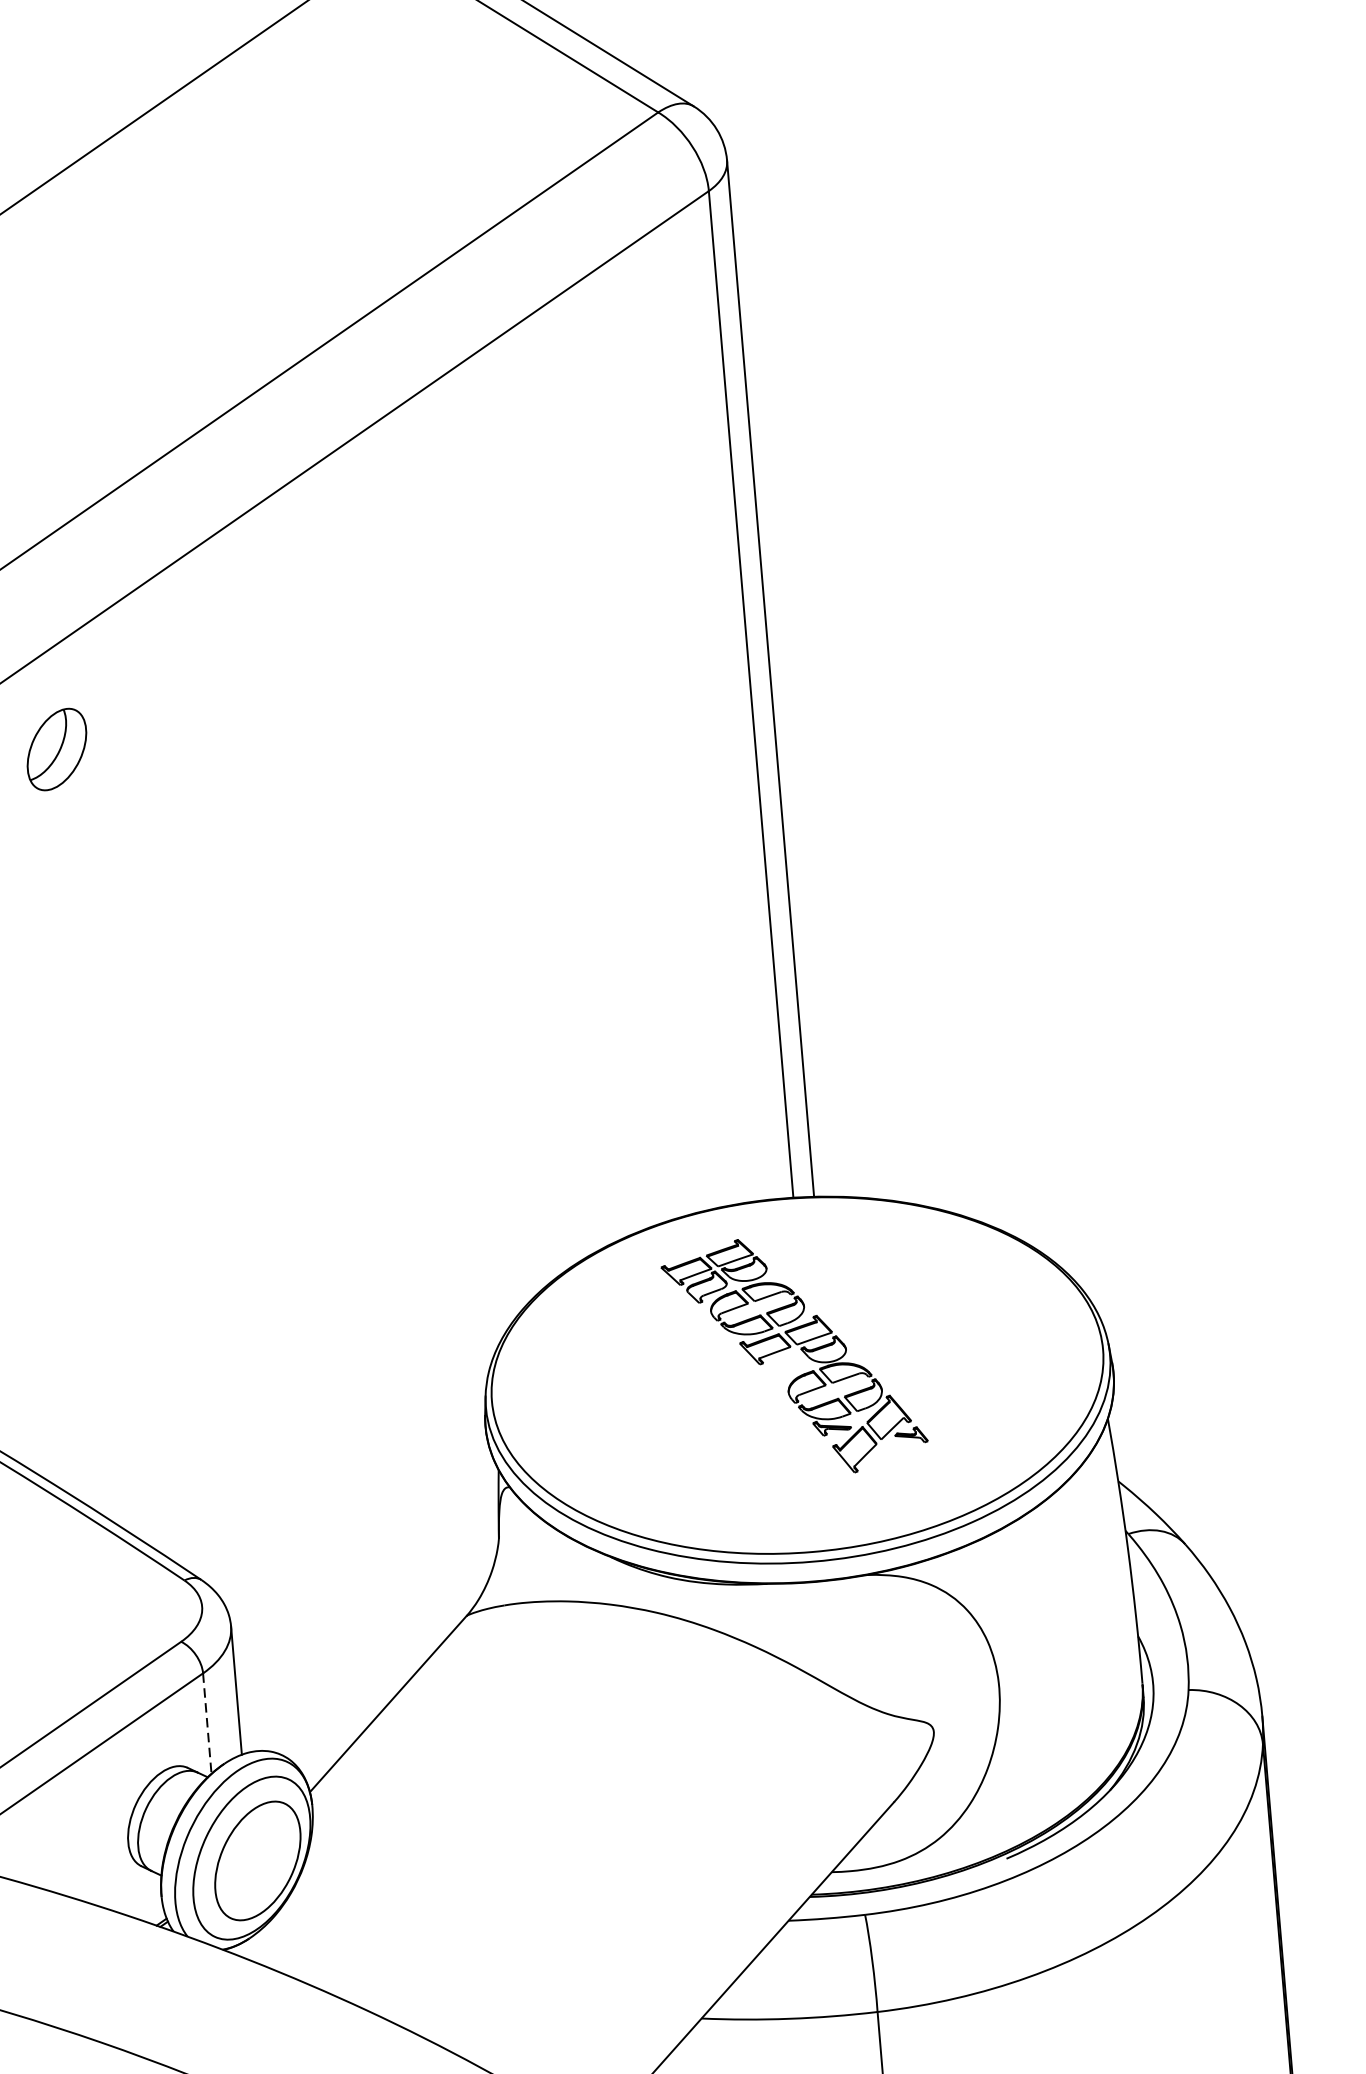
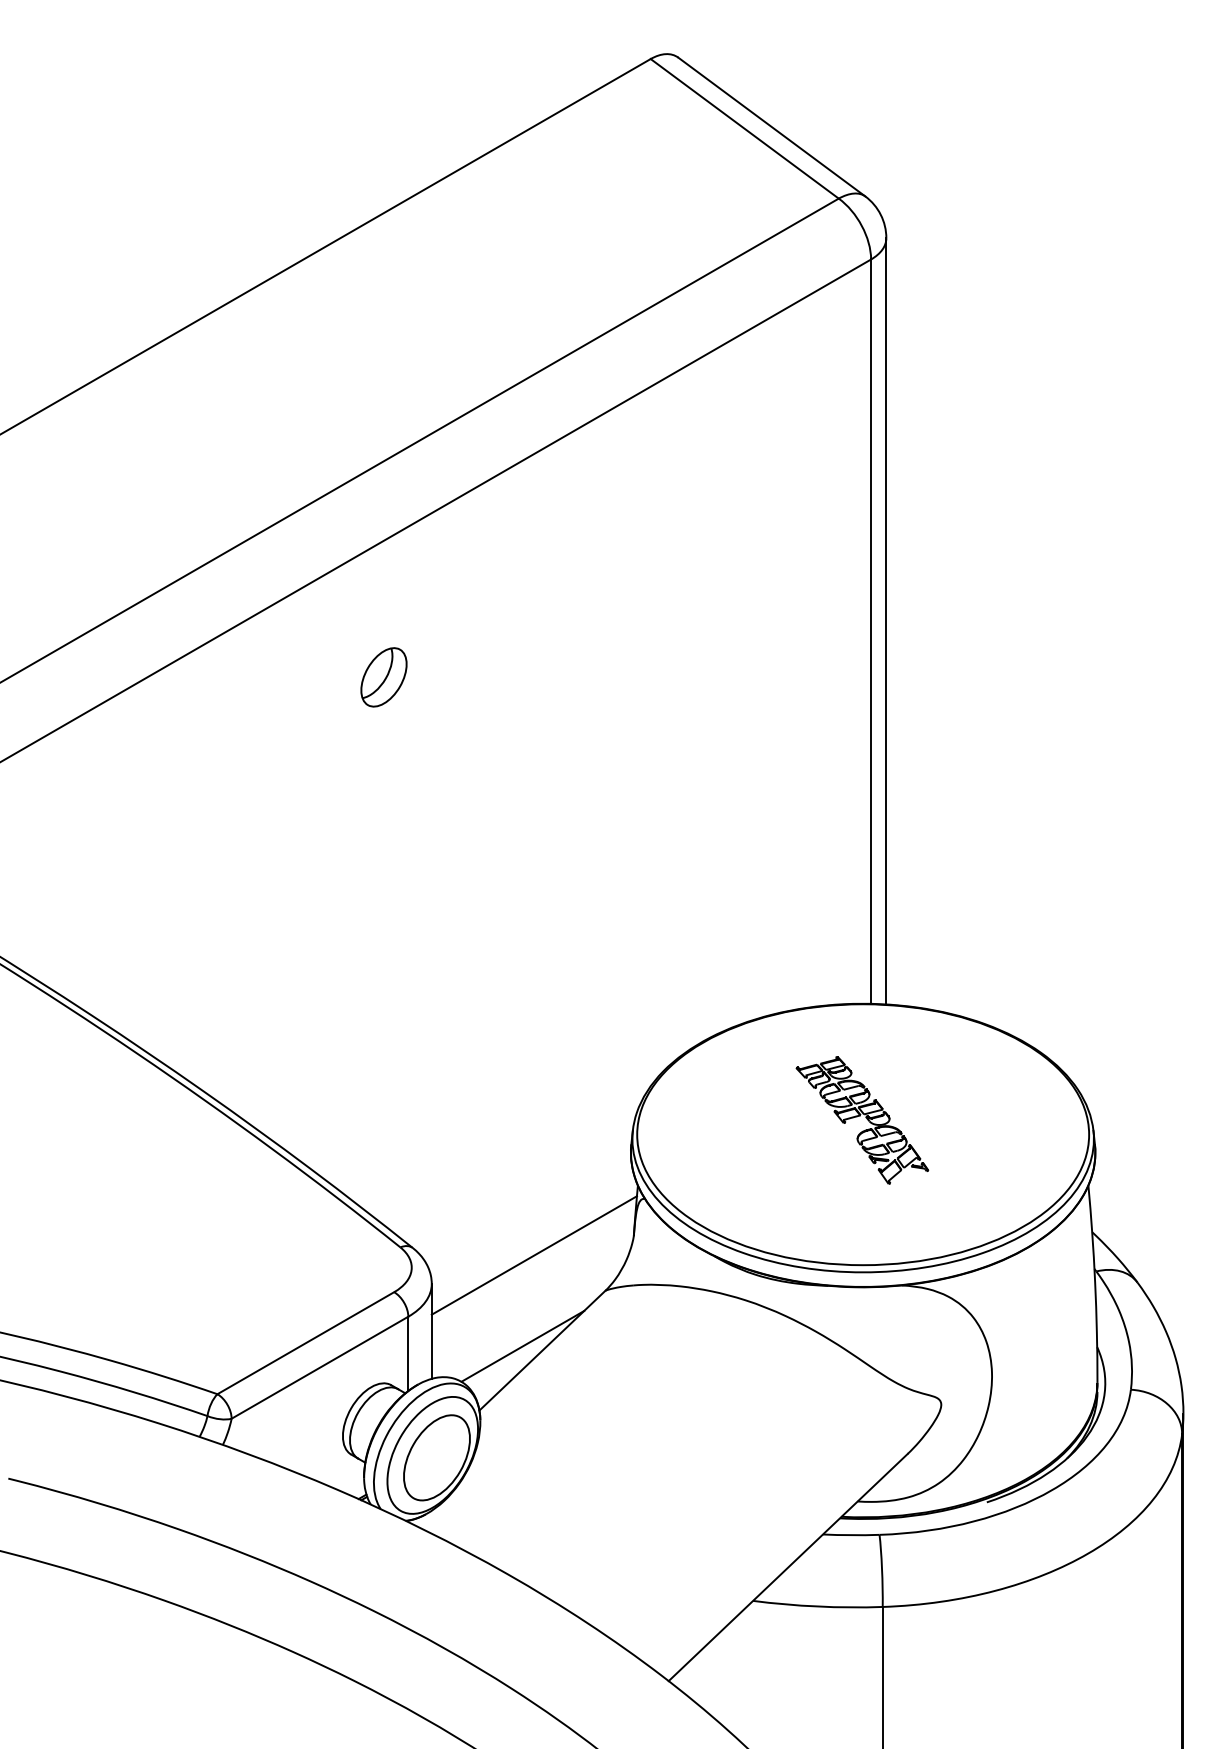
part: (56, 749) -> (383, 677), moved
part: (795, 1356) -> (862, 1120), size x0.71
line: (365, 1576) -> (533, 1255), added
line: (360, 1699) -> (522, 1345), added
line: (207, 1724) -> (408, 1354), dashed -> solid

